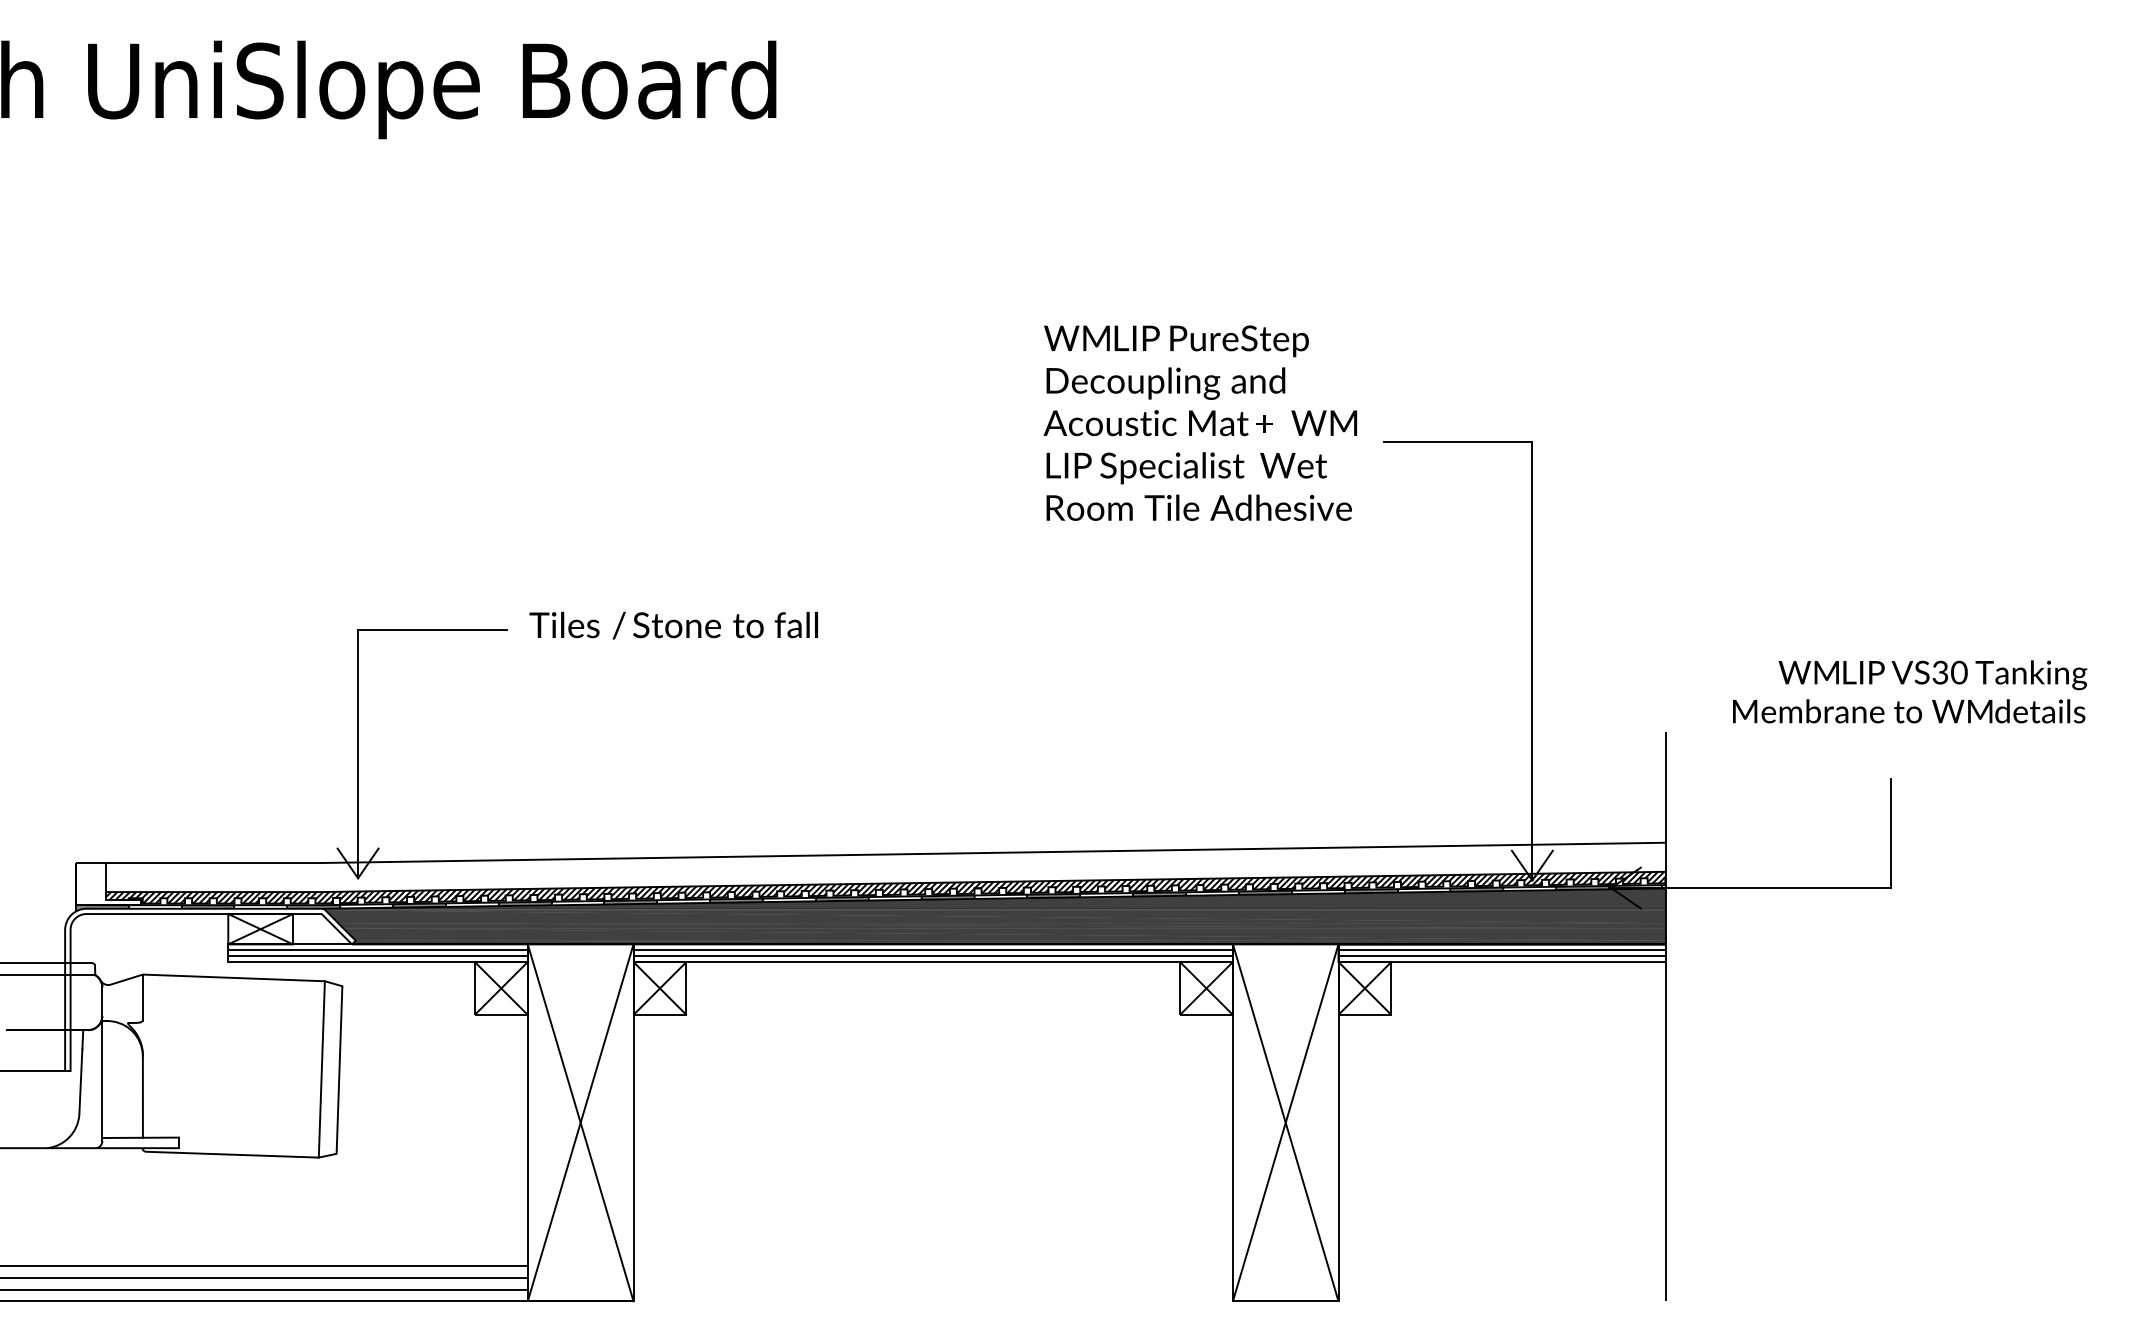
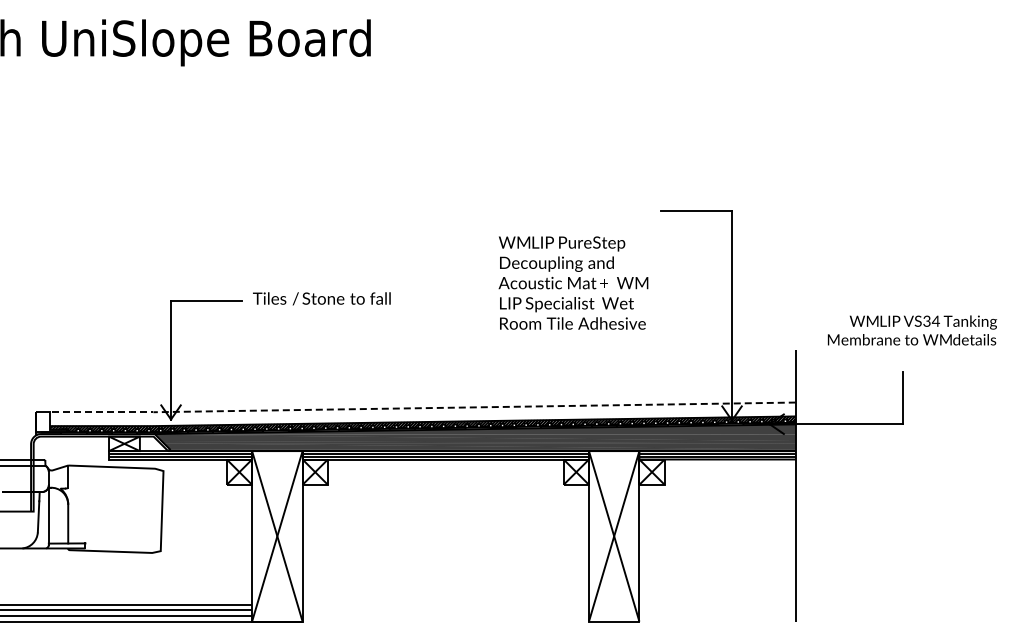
text: (1200, 421) -> (573, 282), moved
text: (1958, 671) -> (935, 320), VS30 -> VS34
line: (884, 855) -> (422, 408), solid -> dashed
line: (321, 1068) -> (153, 510), removed

